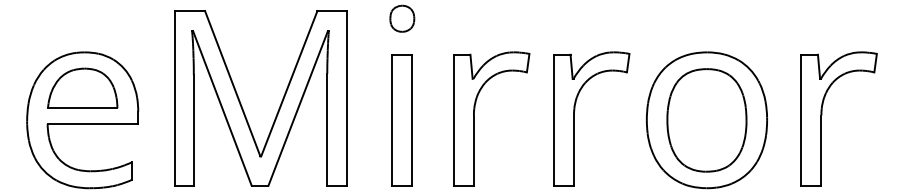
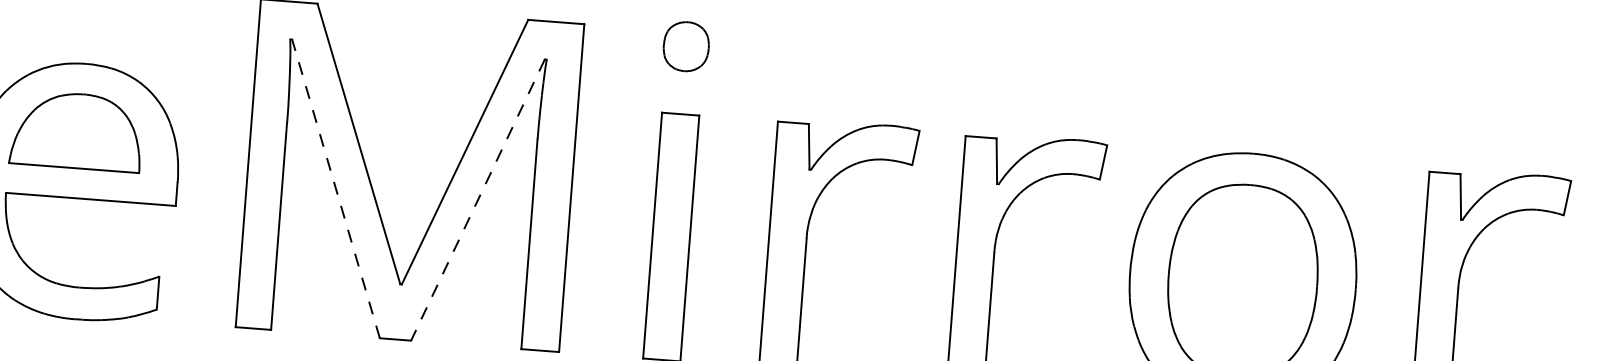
line: (222, 108) -> (336, 188), solid -> dashed
line: (298, 108) -> (478, 199), solid -> dashed

